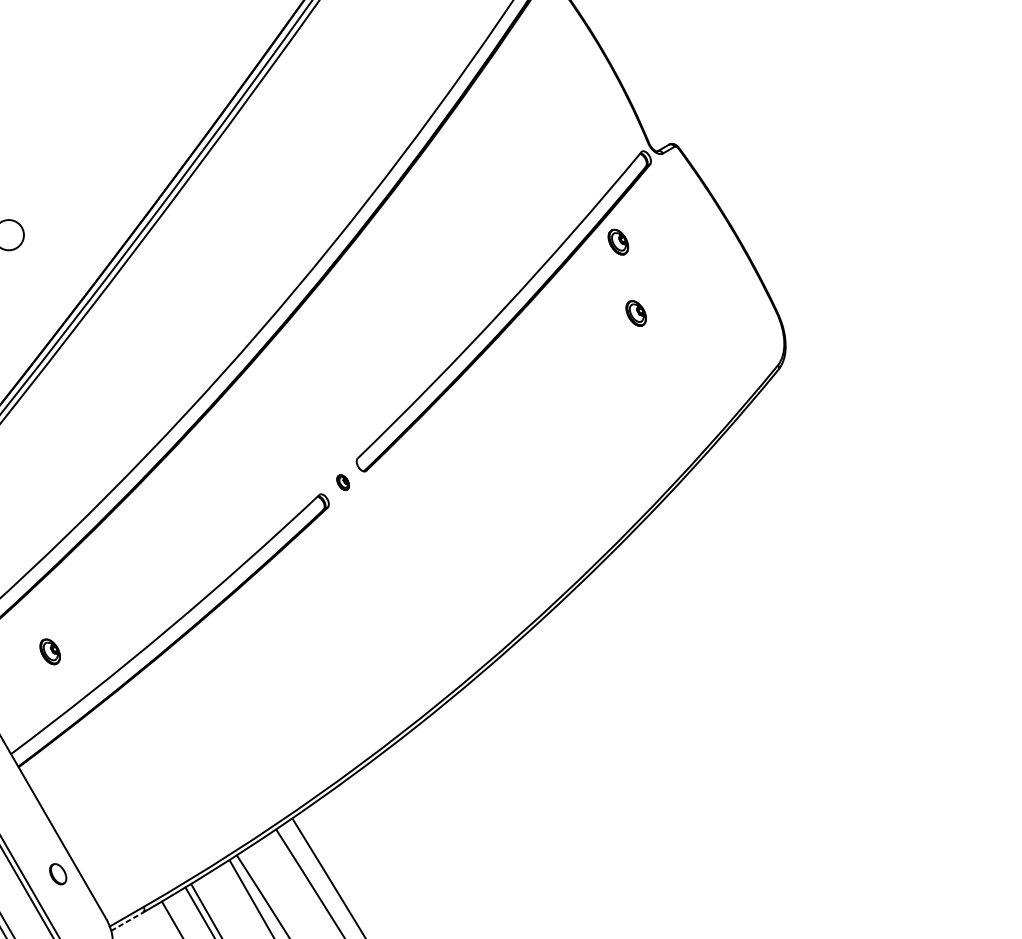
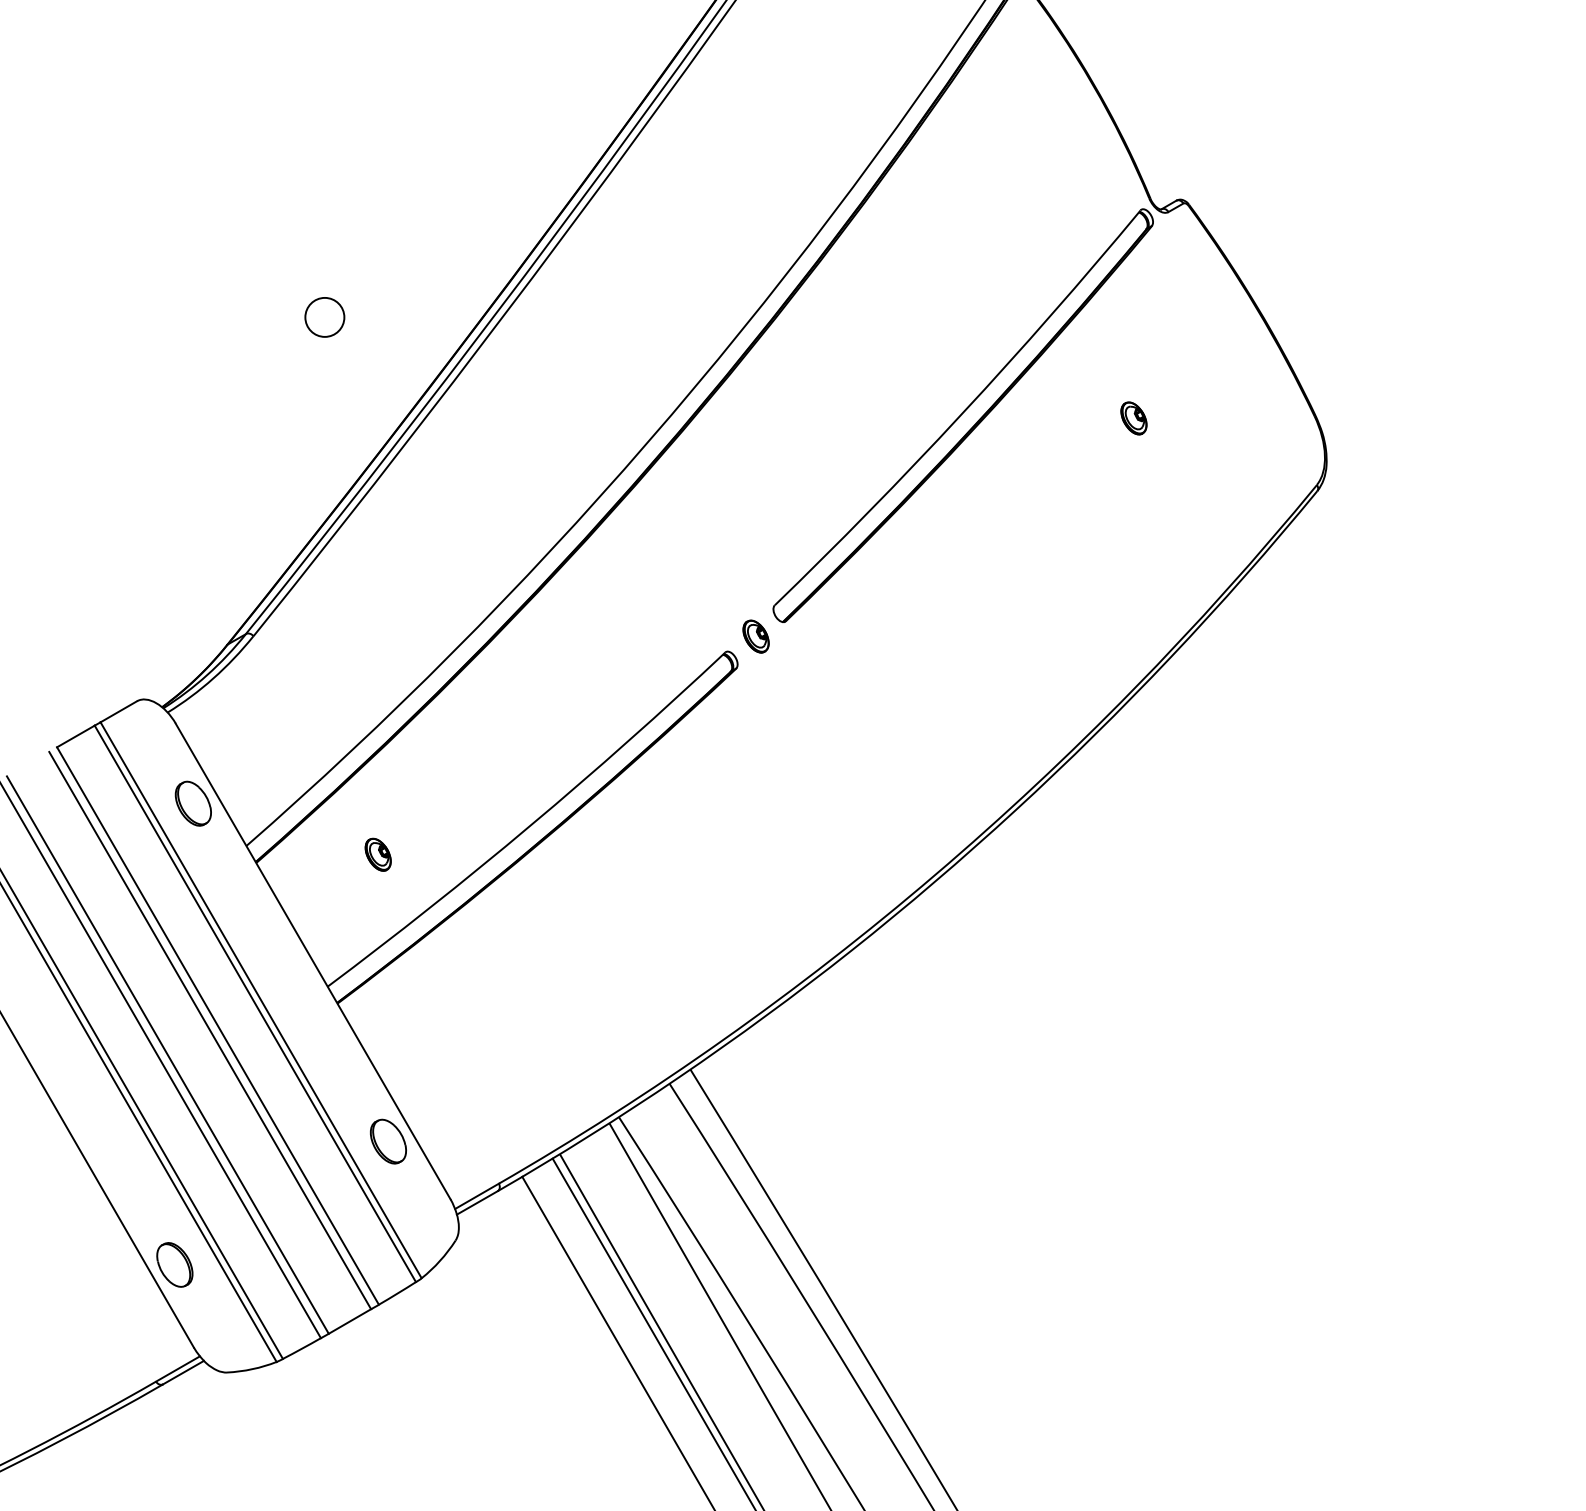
part: (618, 242) -> (1110, 326), removed
part: (342, 482) -> (755, 636), size x1.67
part: (58, 874) -> (388, 1141), size x1.67
line: (127, 921) -> (477, 1202), dashed -> solid

